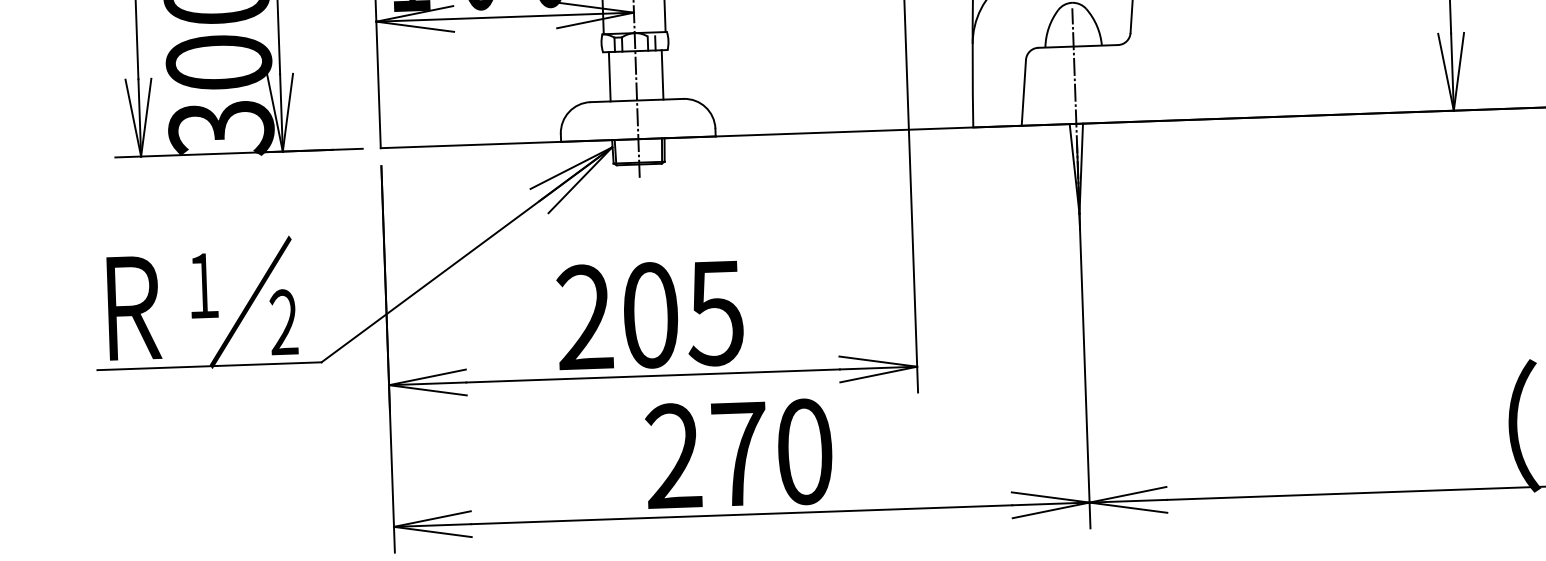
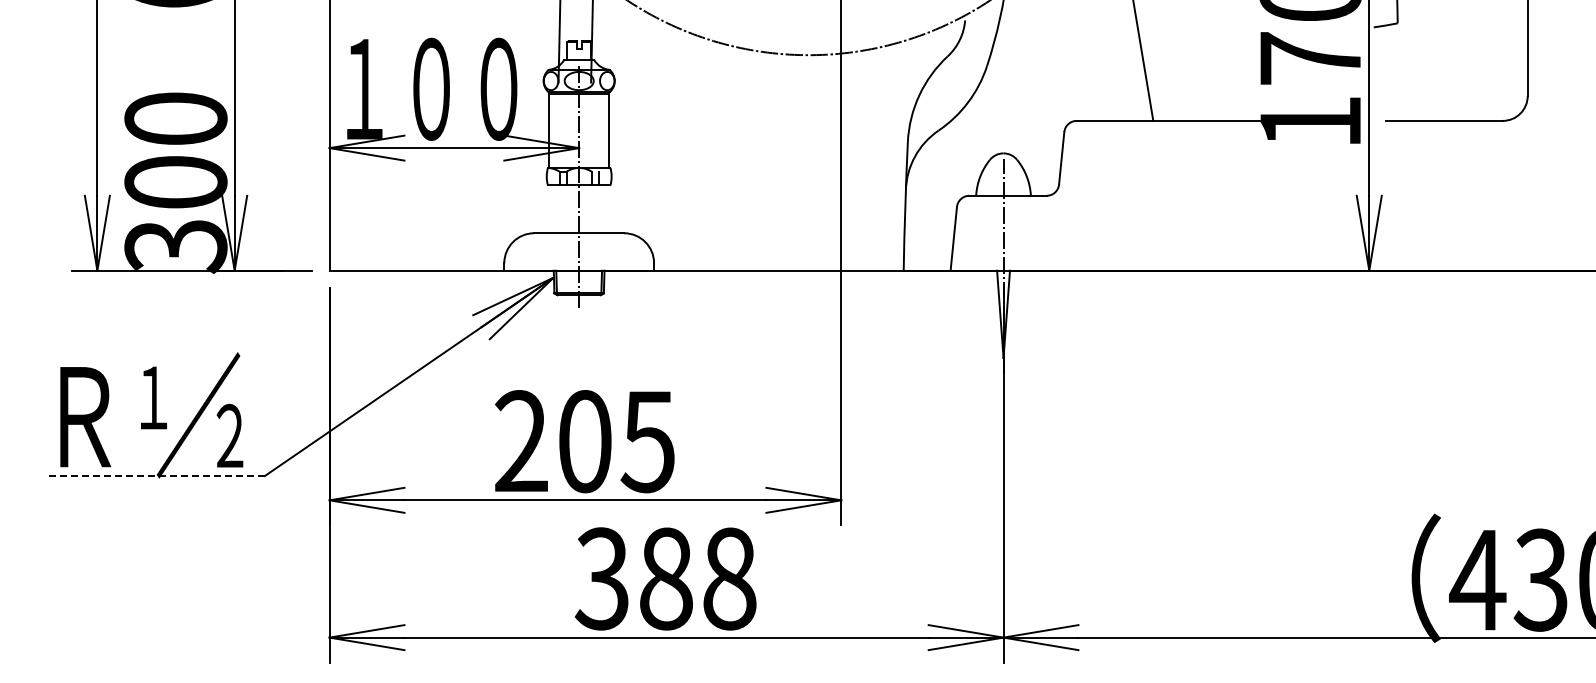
line: (662, 75) -> (604, 209), removed
line: (609, 76) -> (553, 209), removed
line: (209, 365) -> (156, 475), solid -> dashed
text: (738, 453) -> (665, 578), 270 -> 388

